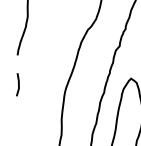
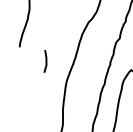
line: (18, 84) -> (46, 61), moved

